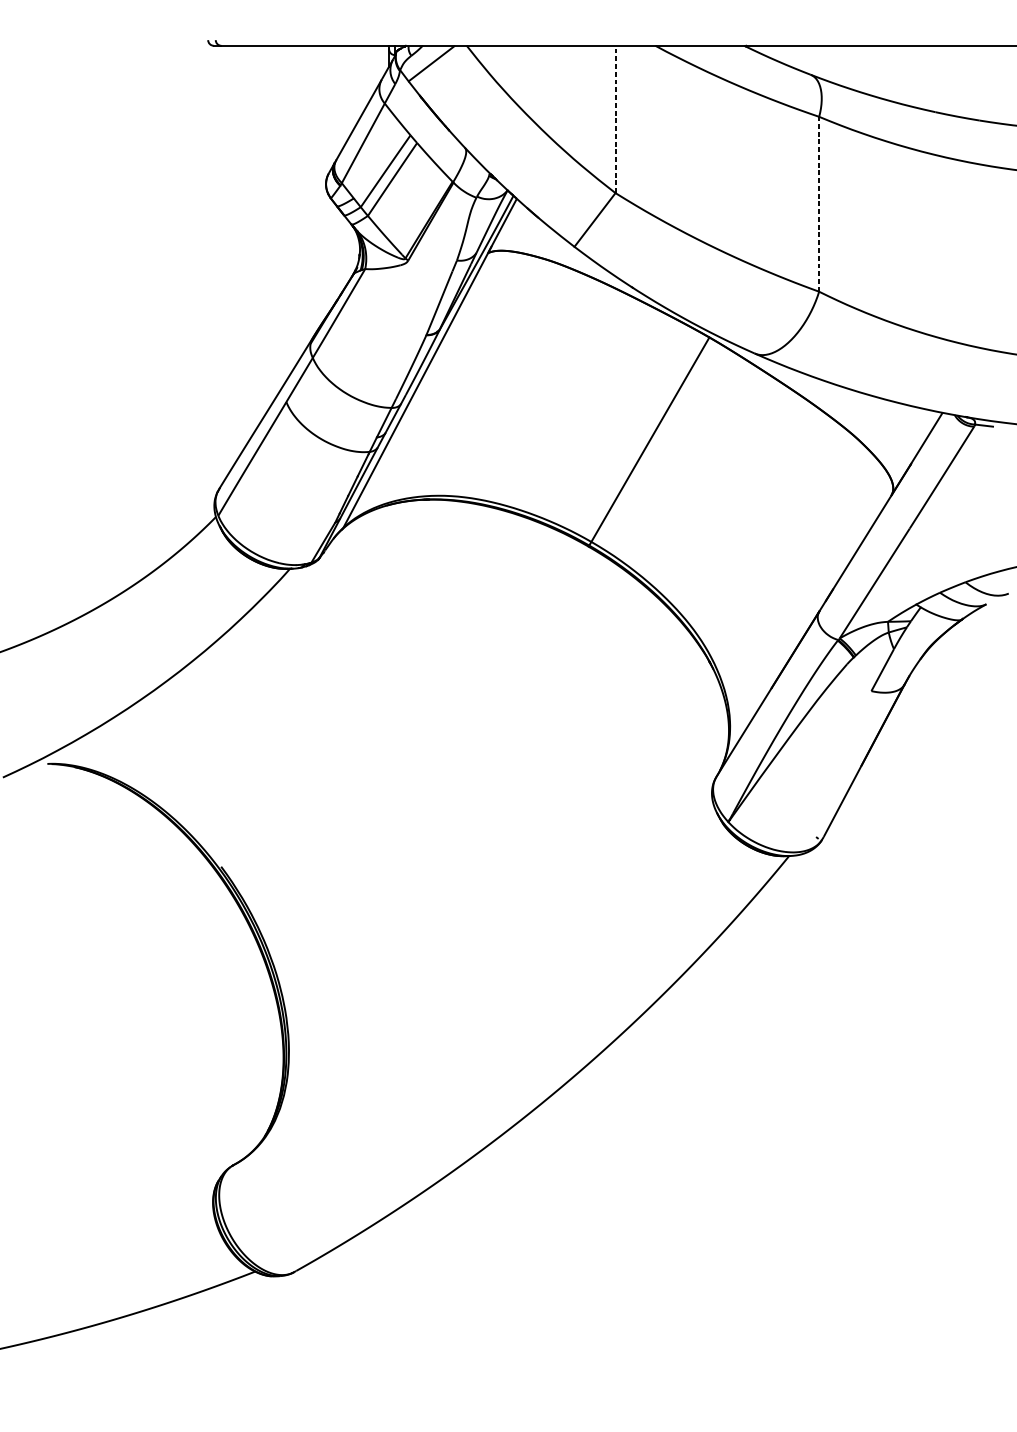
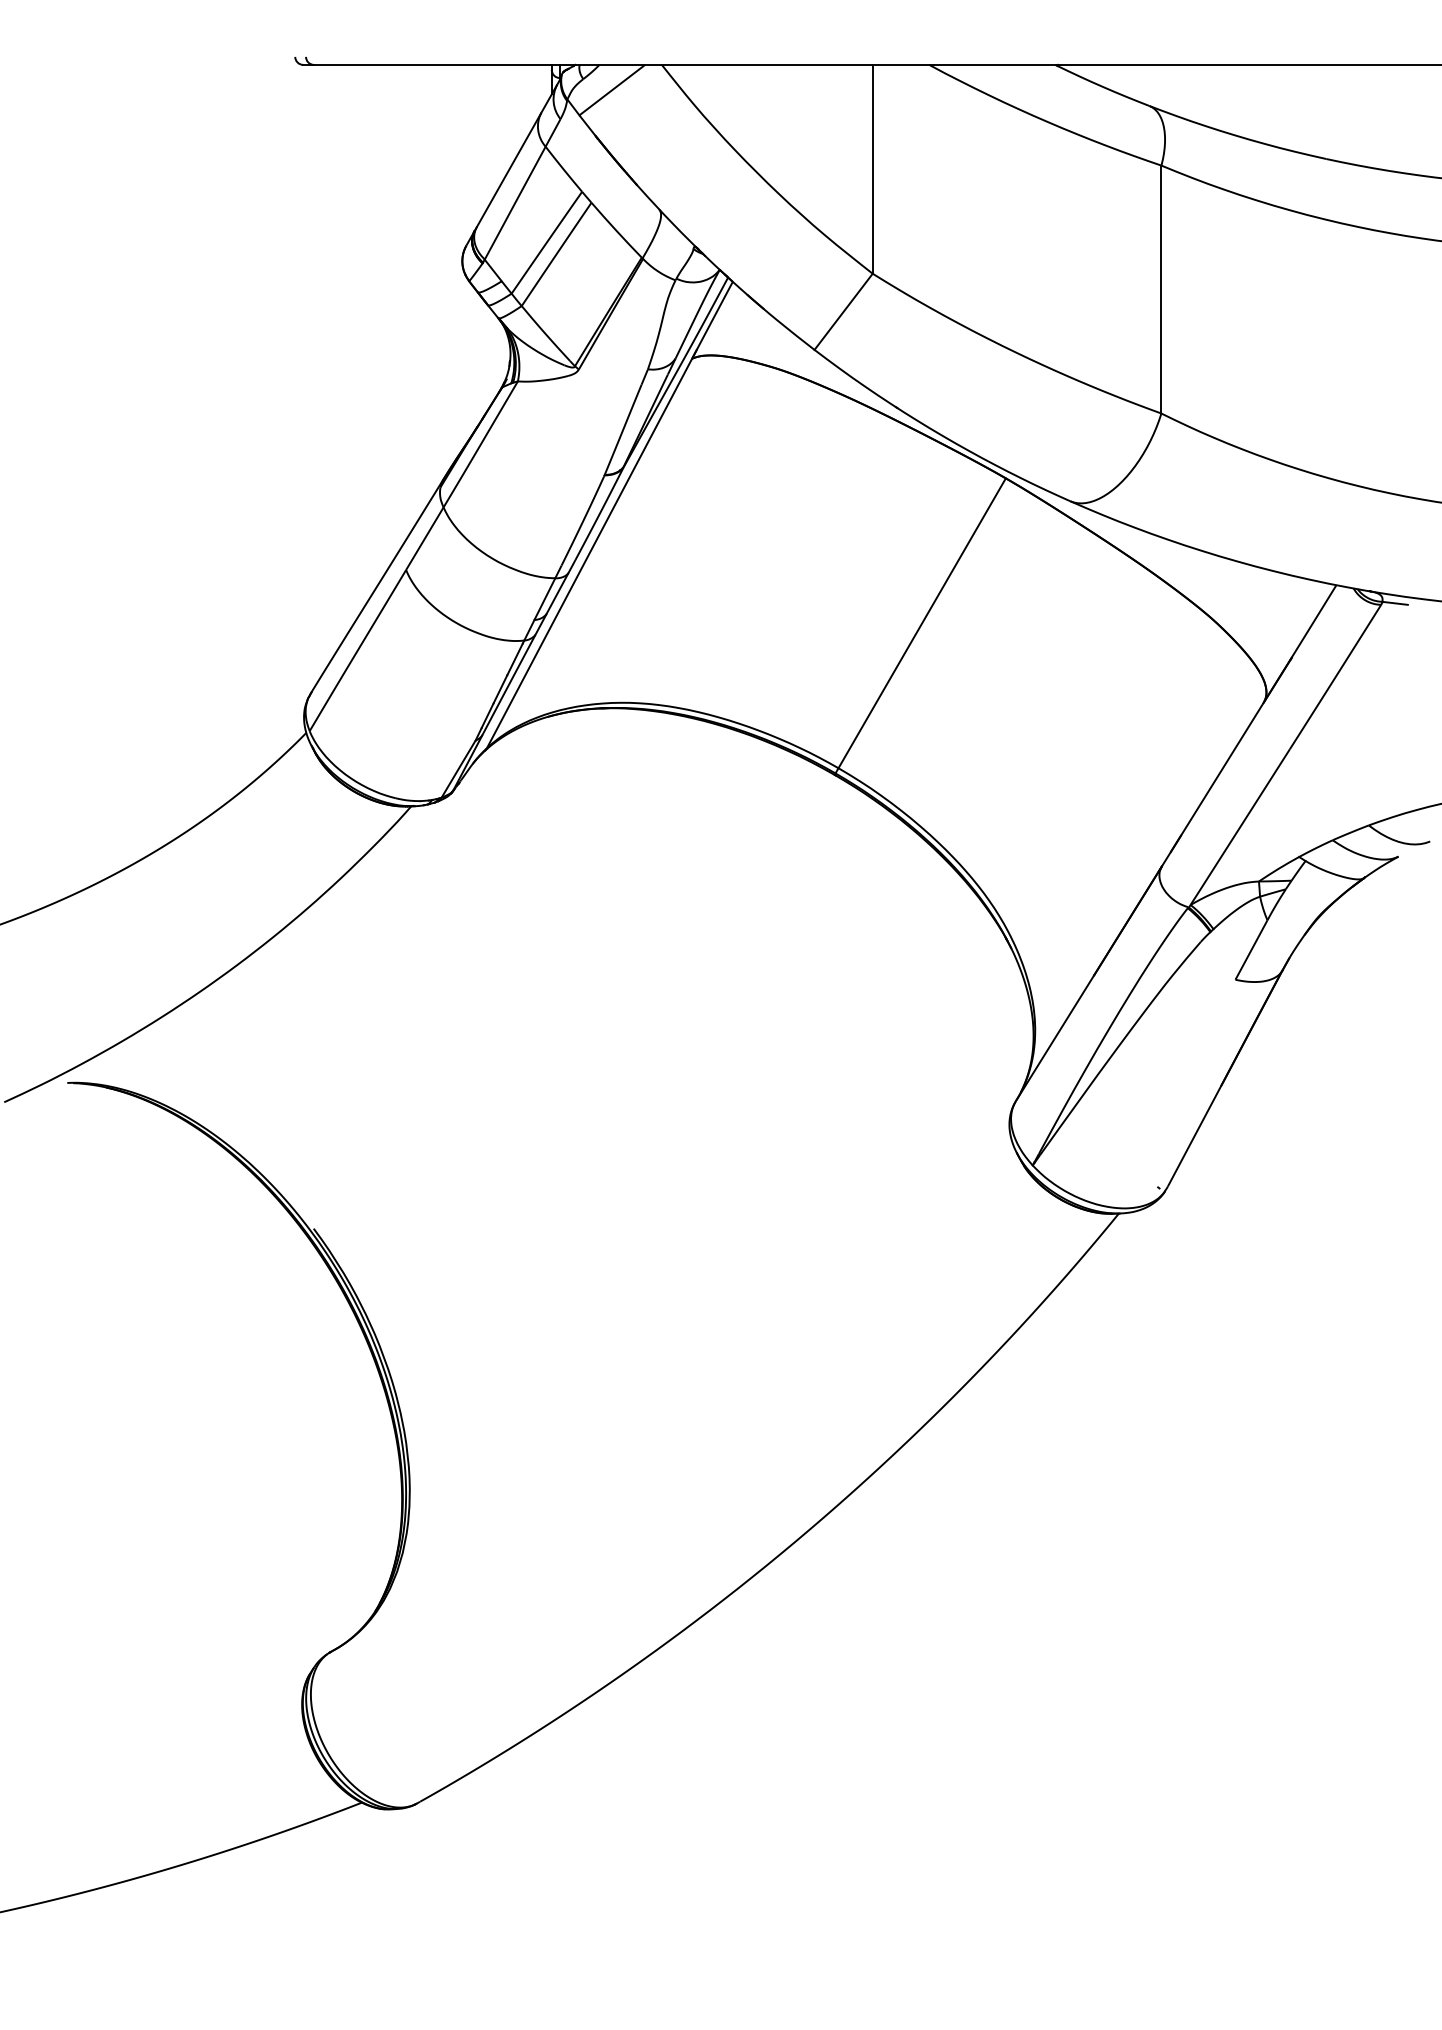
line: (615, 118) -> (872, 168), dashed -> solid
line: (819, 204) -> (1161, 289), dashed -> solid

